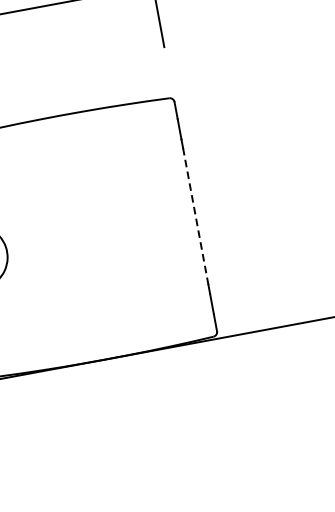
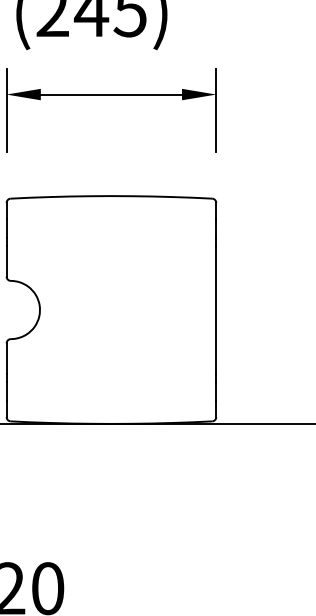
line: (196, 217) -> (216, 310), dashed -> solid

